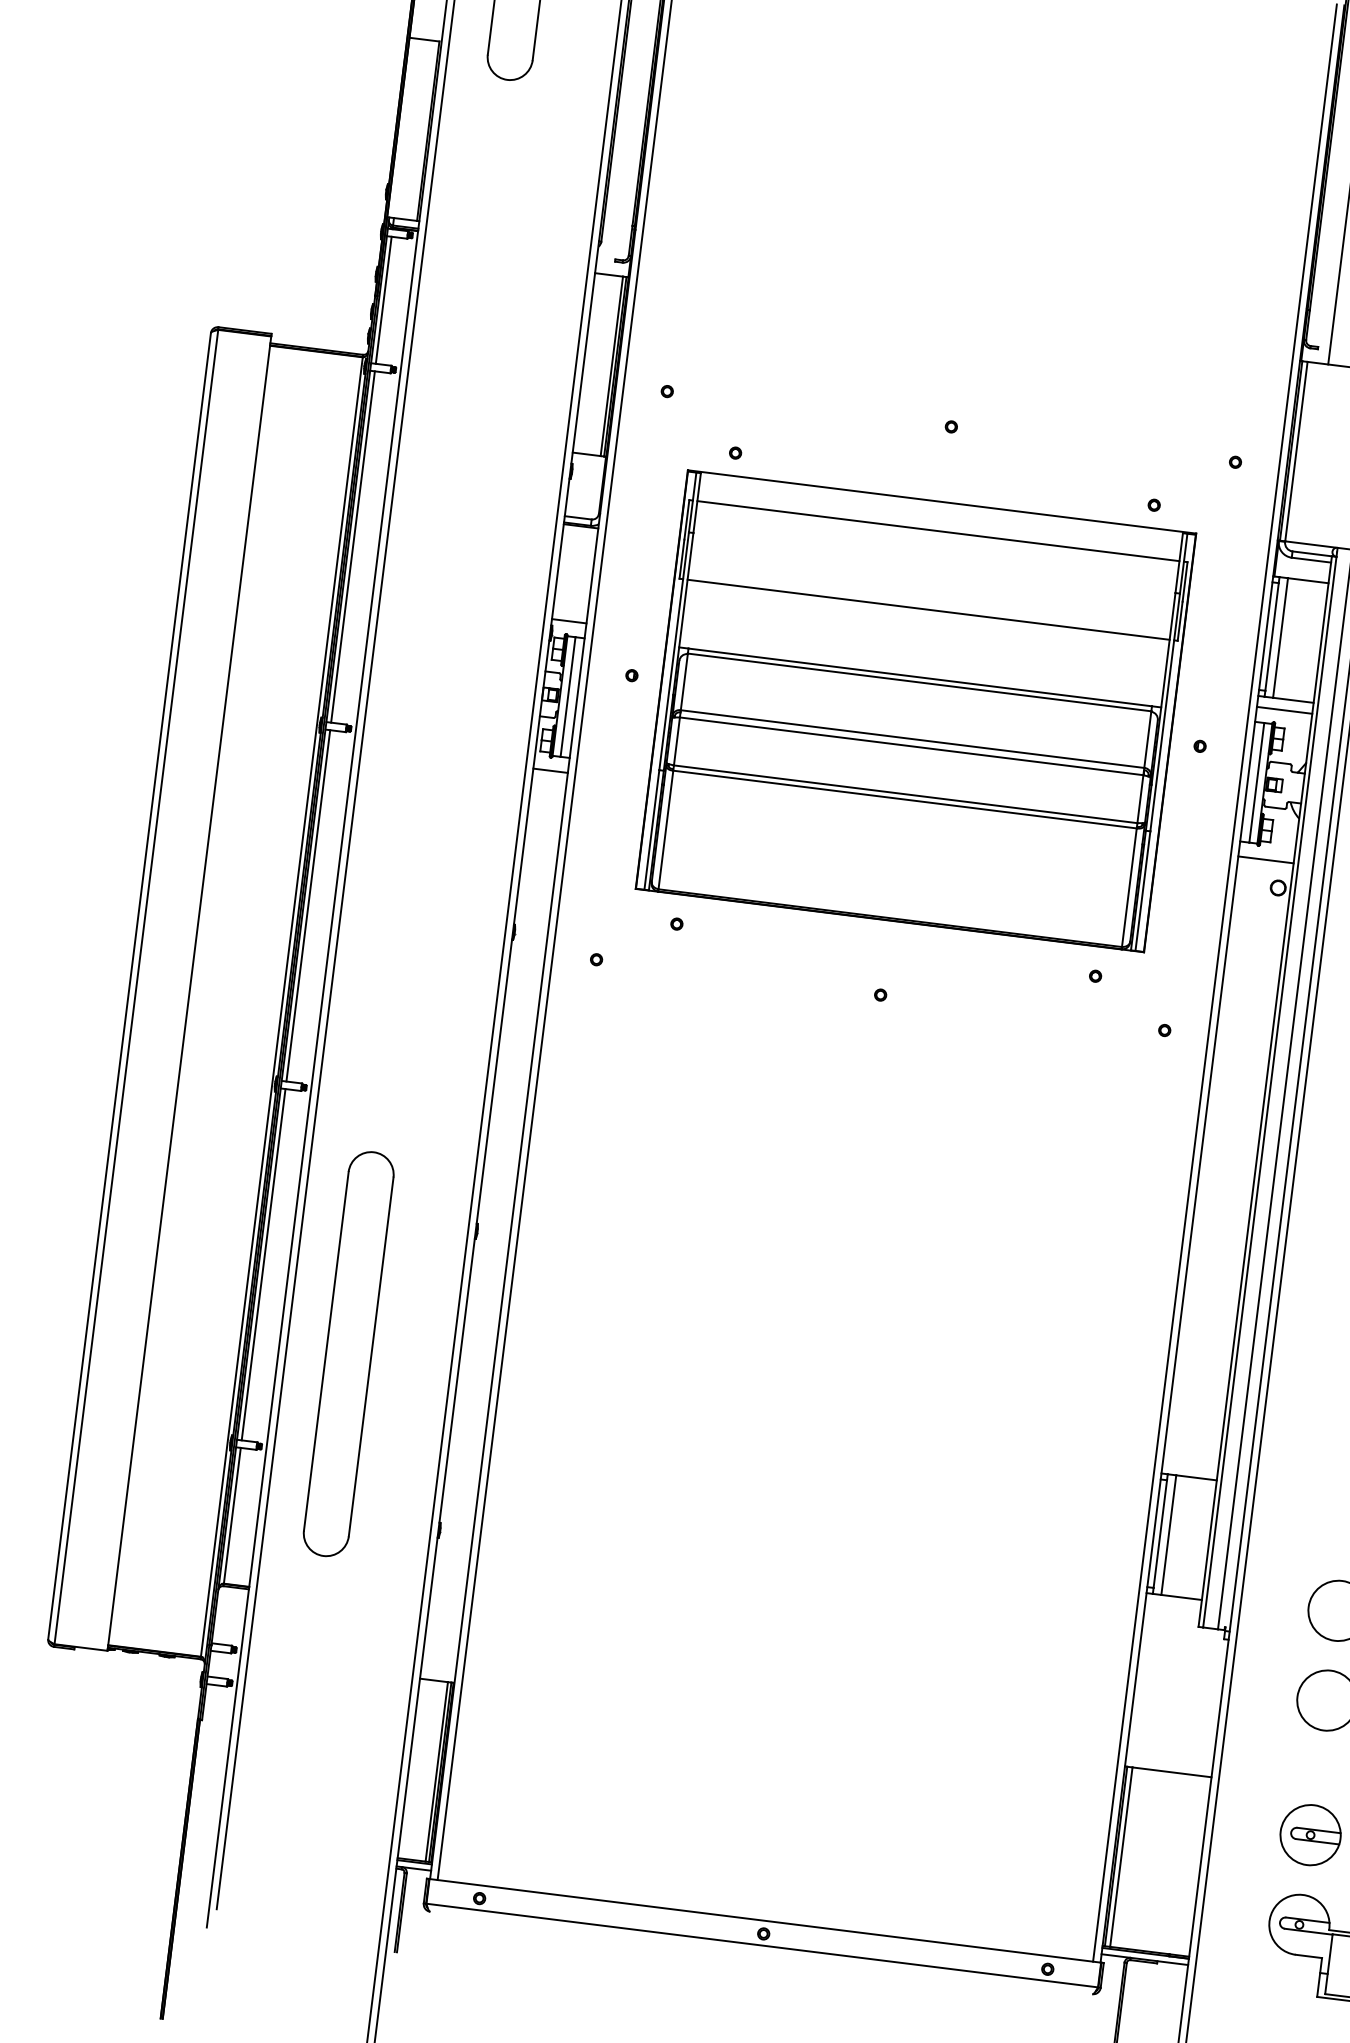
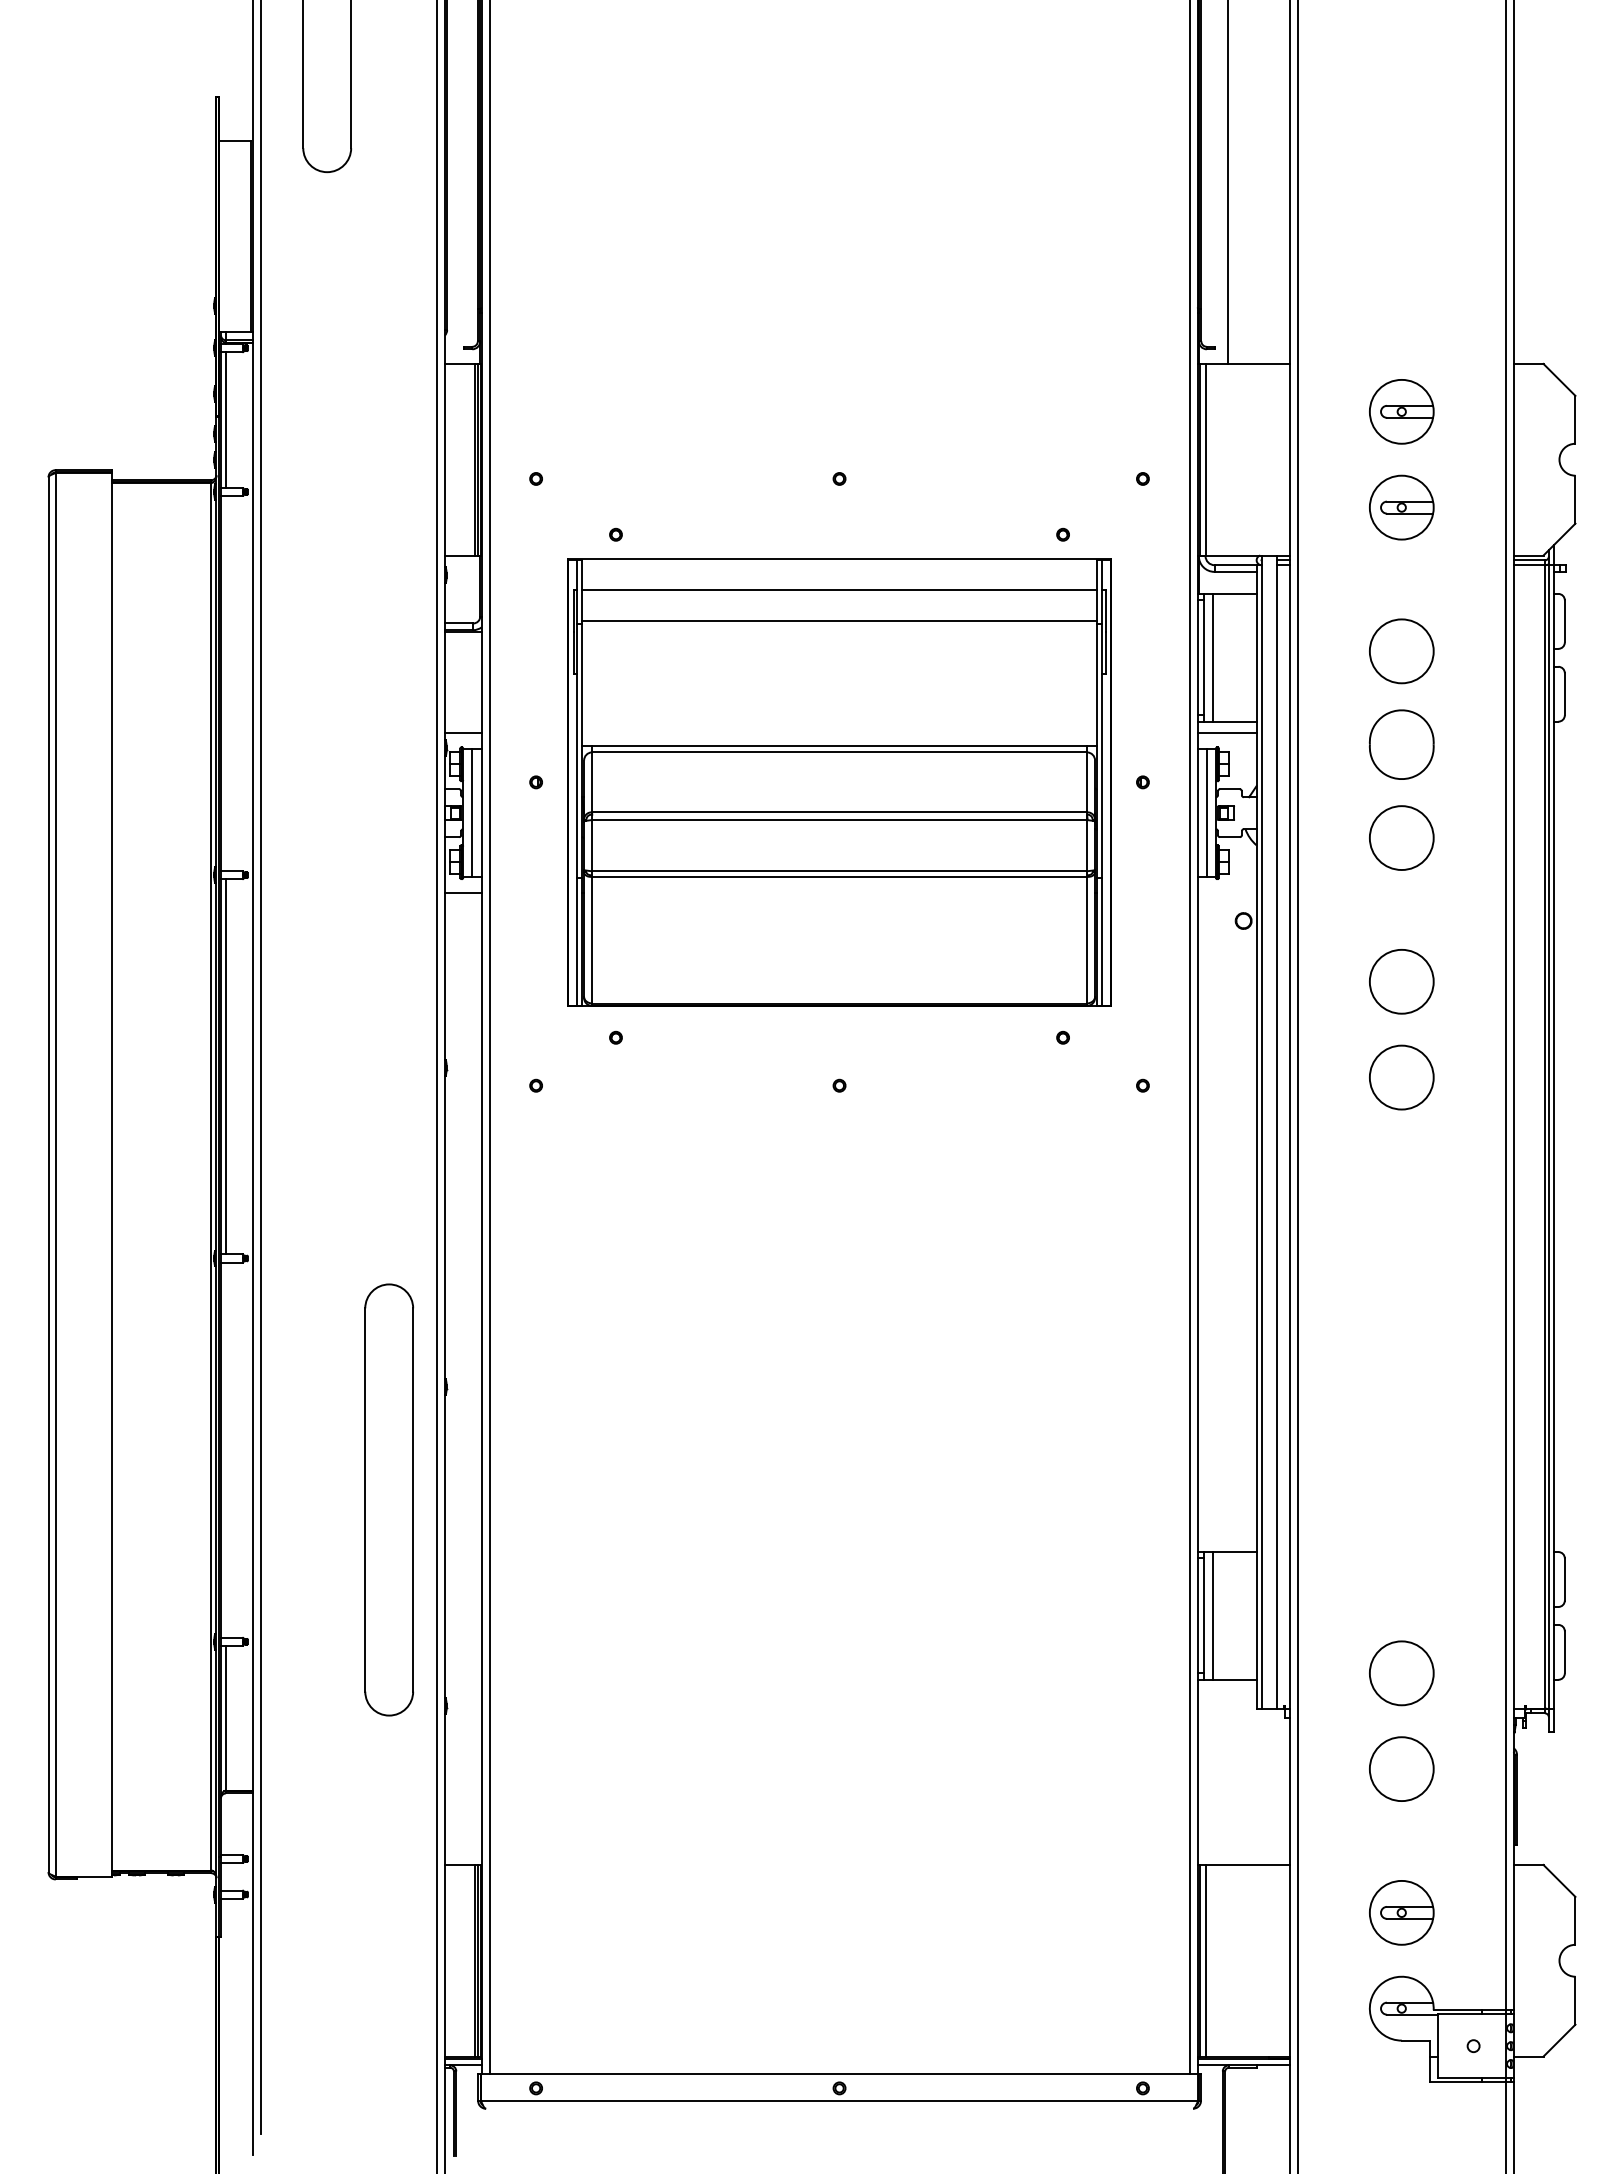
line: (352, 546) -> (225, 683), removed
line: (928, 610) -> (839, 621), moved
line: (1265, 860) -> (1226, 893), removed
line: (263, 1264) -> (225, 1449), removed
part: (348, 1353) -> (388, 1499), moved

